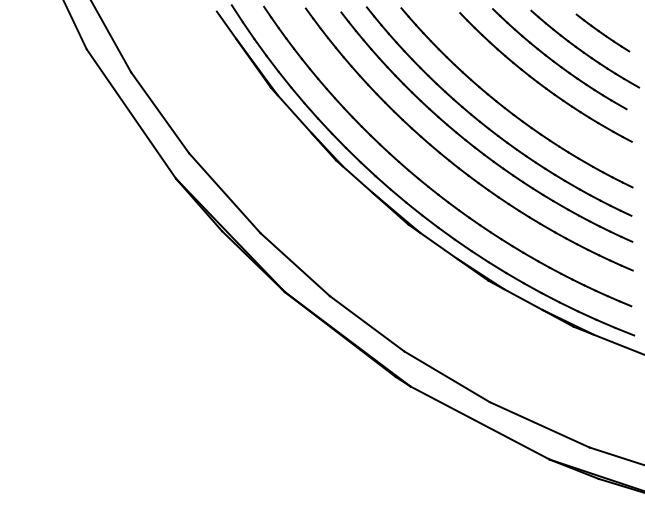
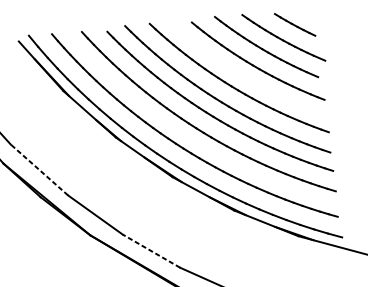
line: (224, 193) -> (39, 170), solid -> dashed
line: (366, 323) -> (150, 250), solid -> dashed

